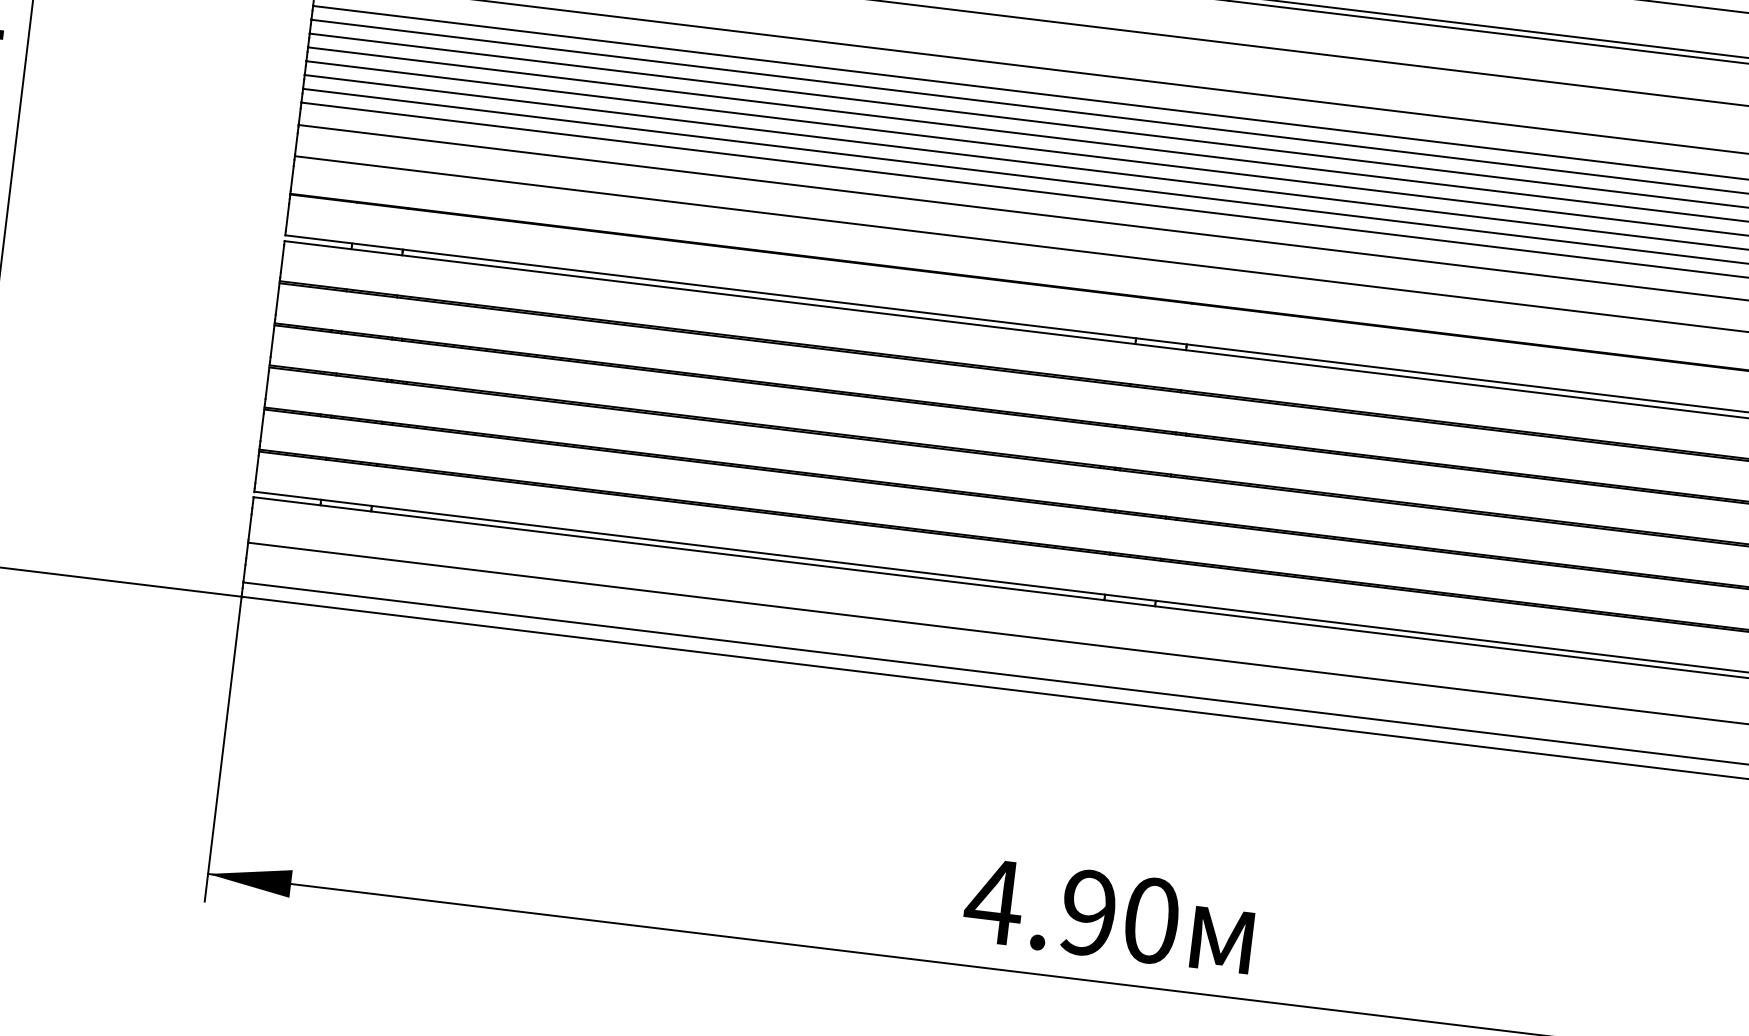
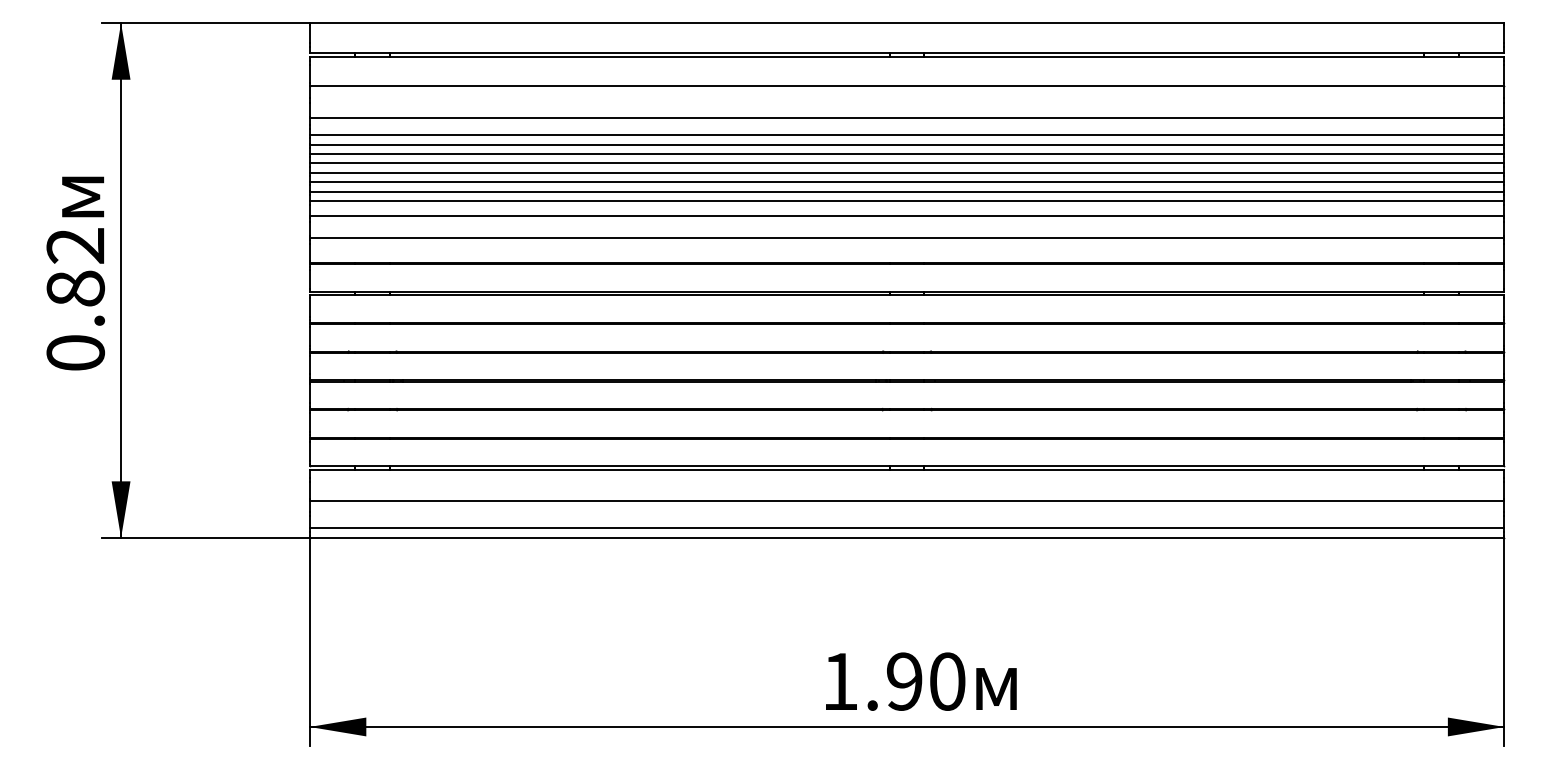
text: (993, 901) -> (839, 681), 4.90 -> 1.90

